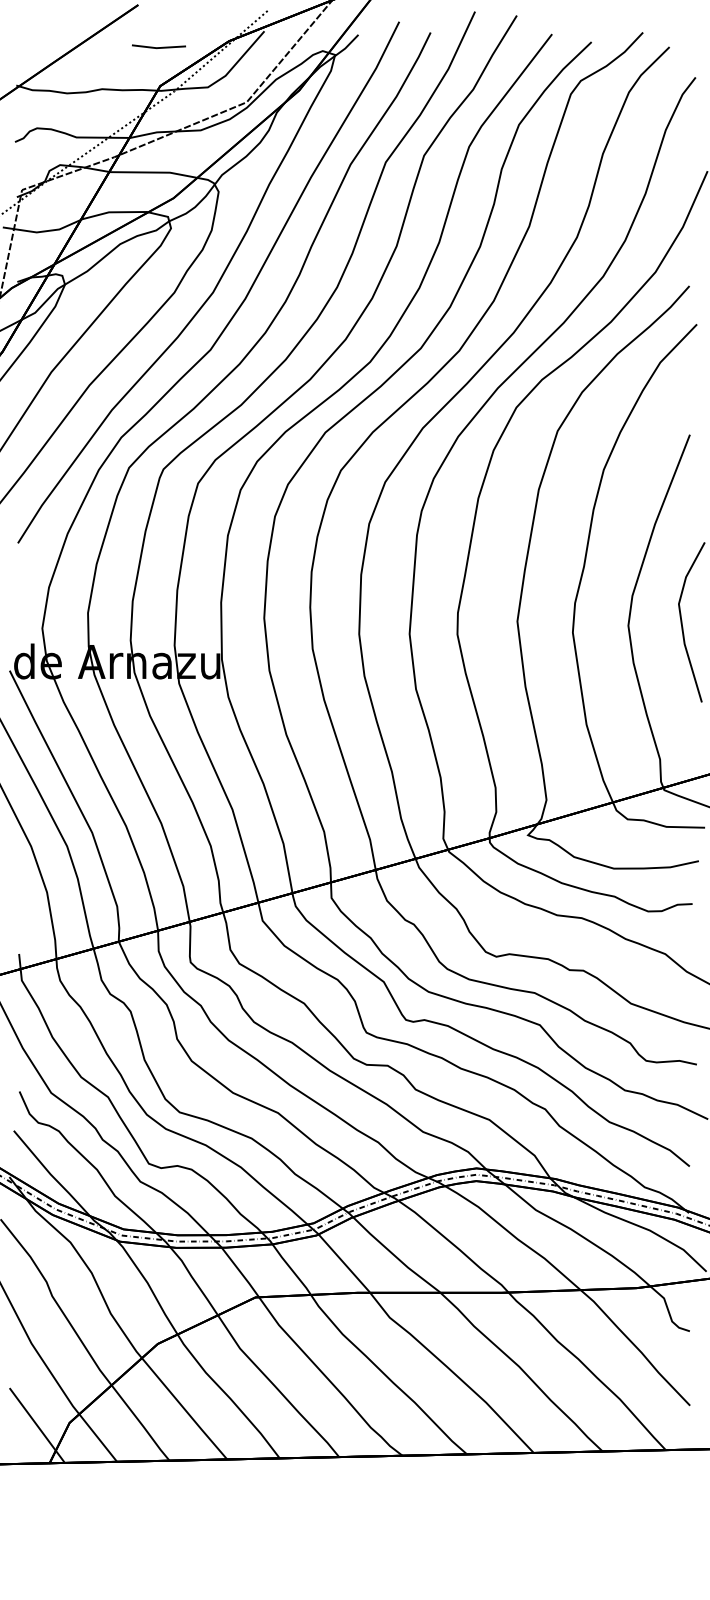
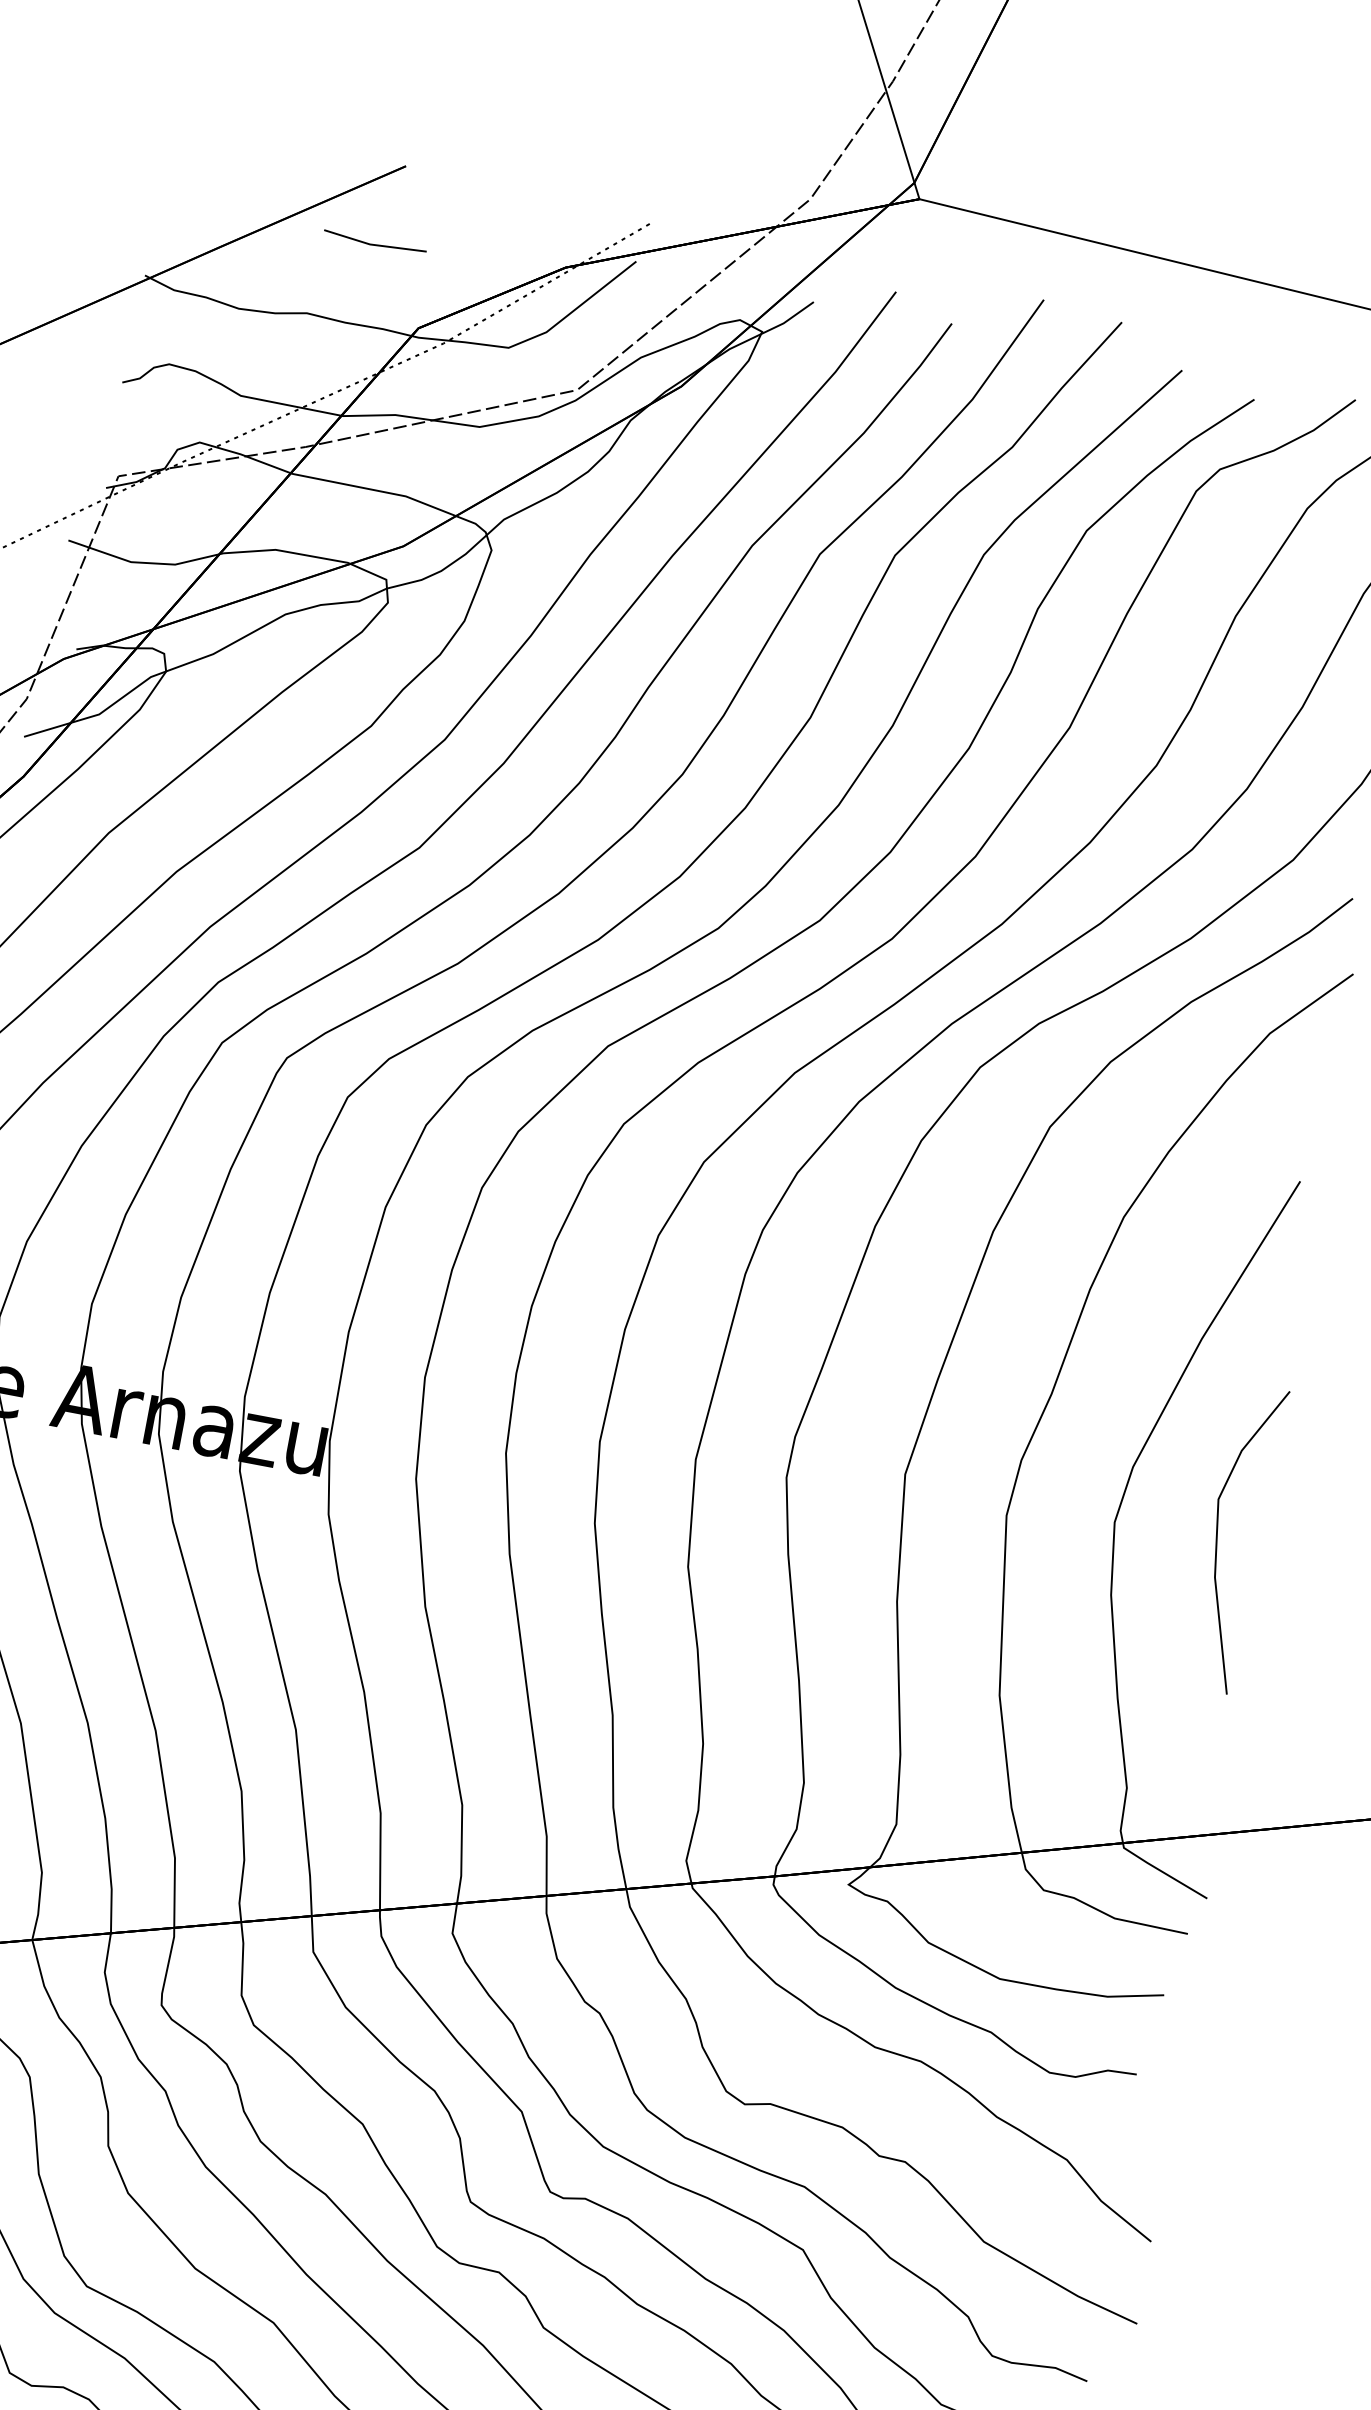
line: (158, 47) -> (373, 243), moved

